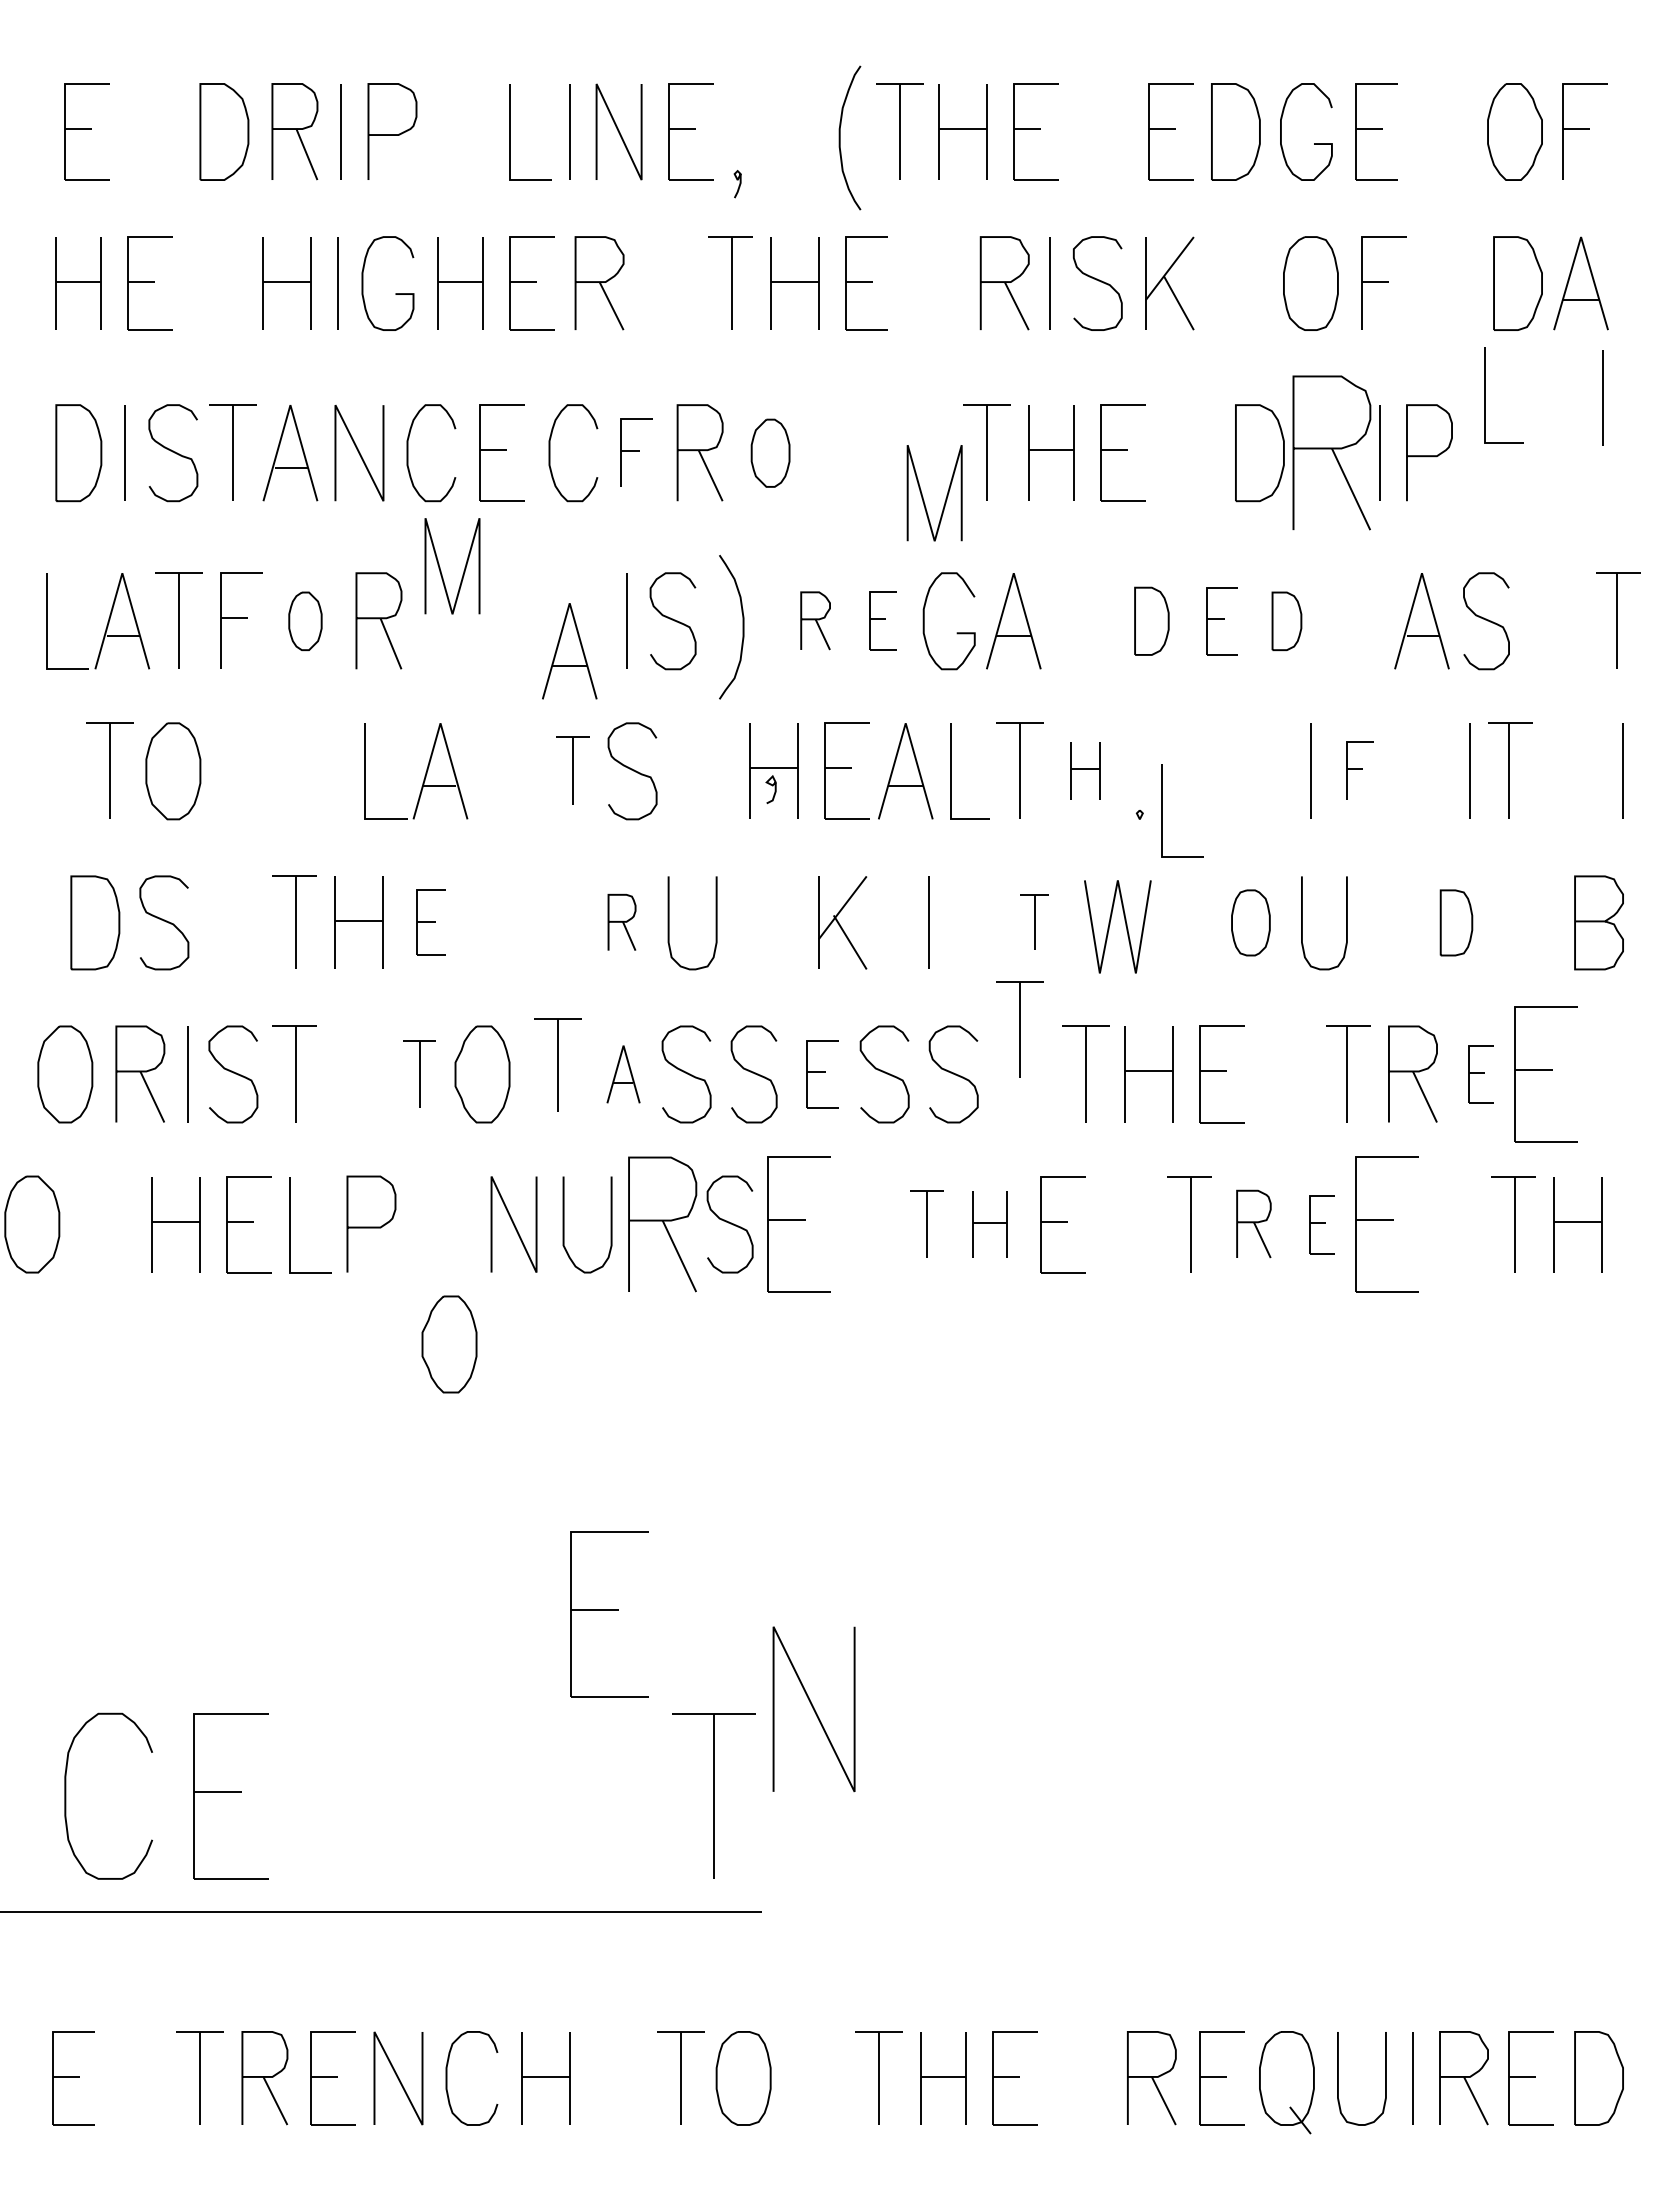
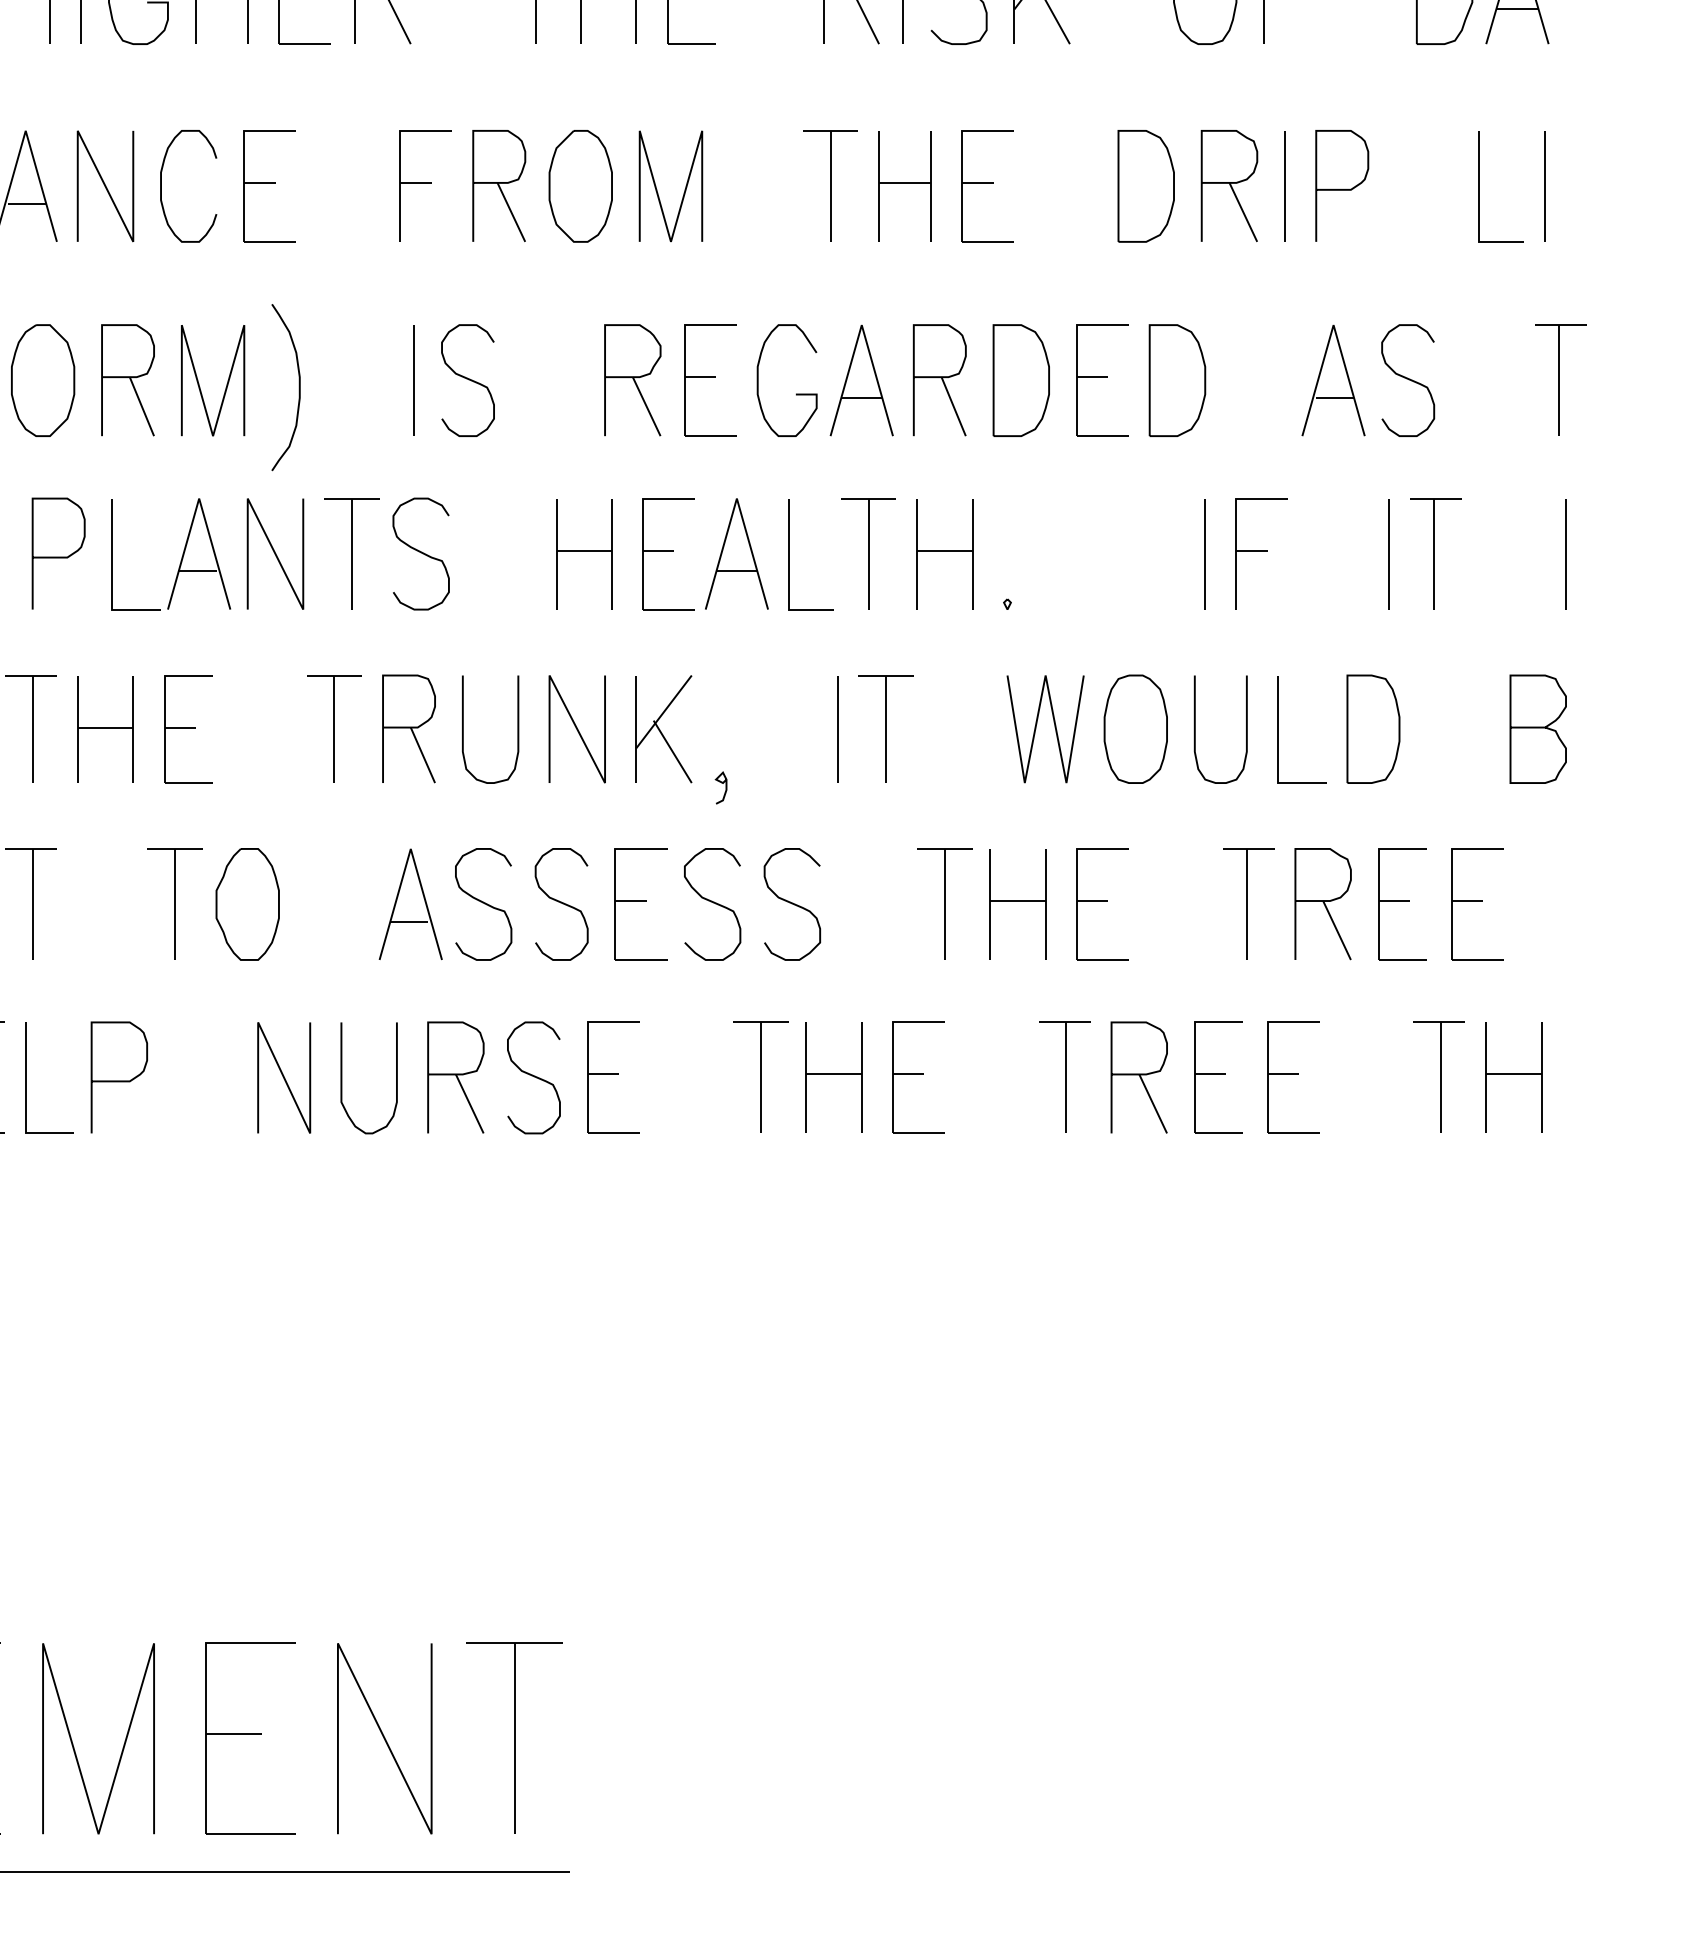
line: (1485, 395) -> (1479, 186), moved
line: (1602, 397) -> (1544, 185), moved
part: (636, 452) -> (425, 185), size x1.43
part: (1331, 452) -> (1228, 185), size x0.62
curve: (550, 453) -> (326, 186), removed
part: (770, 453) -> (580, 186), size x1.43
line: (923, 496) -> (658, 190), moved
line: (441, 570) -> (200, 385), moved
part: (815, 620) -> (632, 379), size x1.67
part: (882, 620) -> (710, 379), size x1.67
part: (1080, 620) -> (938, 379), added
part: (1221, 620) -> (1101, 379), size x1.43
part: (305, 621) -> (43, 380), size x1.67
part: (1151, 621) -> (1020, 380), size x1.43
part: (1286, 621) -> (1176, 380), size x1.67
curve: (742, 627) -> (298, 387), moved
part: (569, 651) -> (348, 415), removed
part: (572, 770) -> (351, 553), size x1.43
part: (1085, 770) -> (944, 553), size x1.67
part: (1359, 770) -> (1261, 553), size x1.67
line: (506, 771) -> (275, 554), added
curve: (318, 773) -> (58, 556), added
curve: (772, 786) -> (722, 784), moved
line: (1162, 810) -> (1278, 728), moved
part: (1034, 921) -> (885, 727), size x1.67
part: (431, 922) -> (188, 728), size x1.43
part: (621, 922) -> (408, 728), size x1.67
line: (767, 922) -> (577, 728), added
line: (928, 922) -> (837, 728), moved
part: (1250, 922) -> (1135, 728), size x1.43
part: (1456, 922) -> (1373, 728), size x1.43
line: (1110, 925) -> (1037, 727), moved
part: (1019, 1029) -> (868, 852), removed
part: (557, 1064) -> (334, 727), moved
part: (419, 1073) -> (174, 903), size x1.43
part: (623, 1074) -> (410, 904), size x1.67
part: (822, 1074) -> (640, 904), size x1.43
part: (1481, 1074) -> (1402, 904), size x1.67
part: (1545, 1074) -> (1476, 904), size x0.71
part: (662, 1223) -> (455, 1076), size x0.71
part: (1253, 1223) -> (1138, 1076), size x1.43
part: (798, 1224) -> (612, 1077), size x0.71
part: (926, 1224) -> (760, 1077), size x1.43
part: (989, 1224) -> (833, 1077), size x1.43
part: (1322, 1224) -> (1218, 1077), size x1.67
part: (1386, 1224) -> (1292, 1077), size x0.71
part: (449, 1344) -> (209, 1216), removed
part: (609, 1614) -> (251, 1738), moved
line: (813, 1709) -> (384, 1738), moved
line: (332, 1802) -> (74, 1745), added

